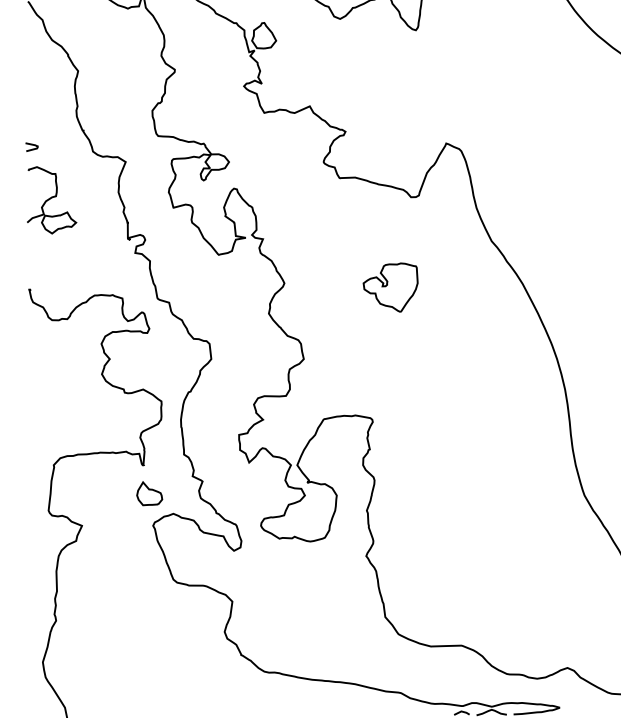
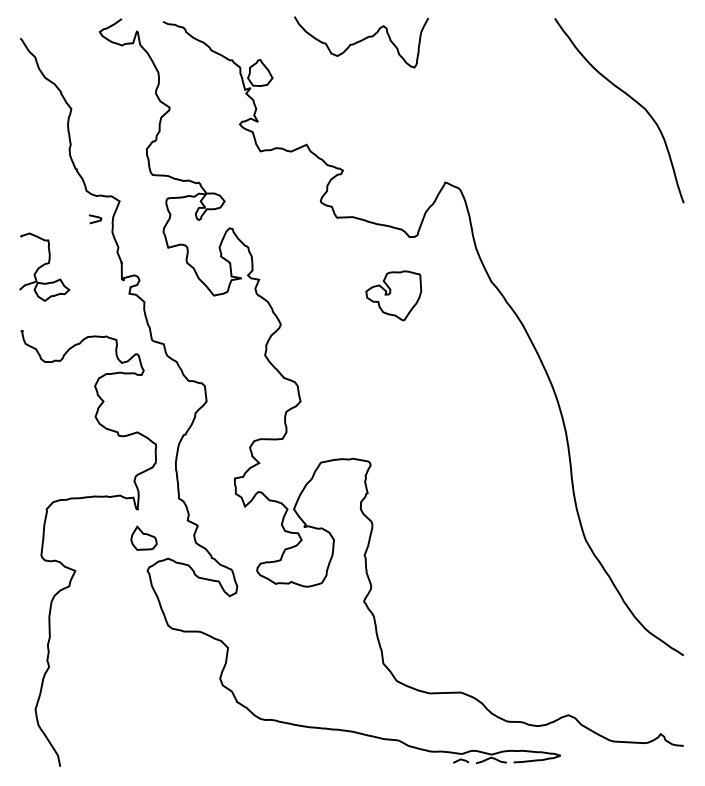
curve: (33, 148) -> (96, 220), moved
part: (51, 199) -> (44, 266), moved
part: (390, 287) -> (393, 295), moved

